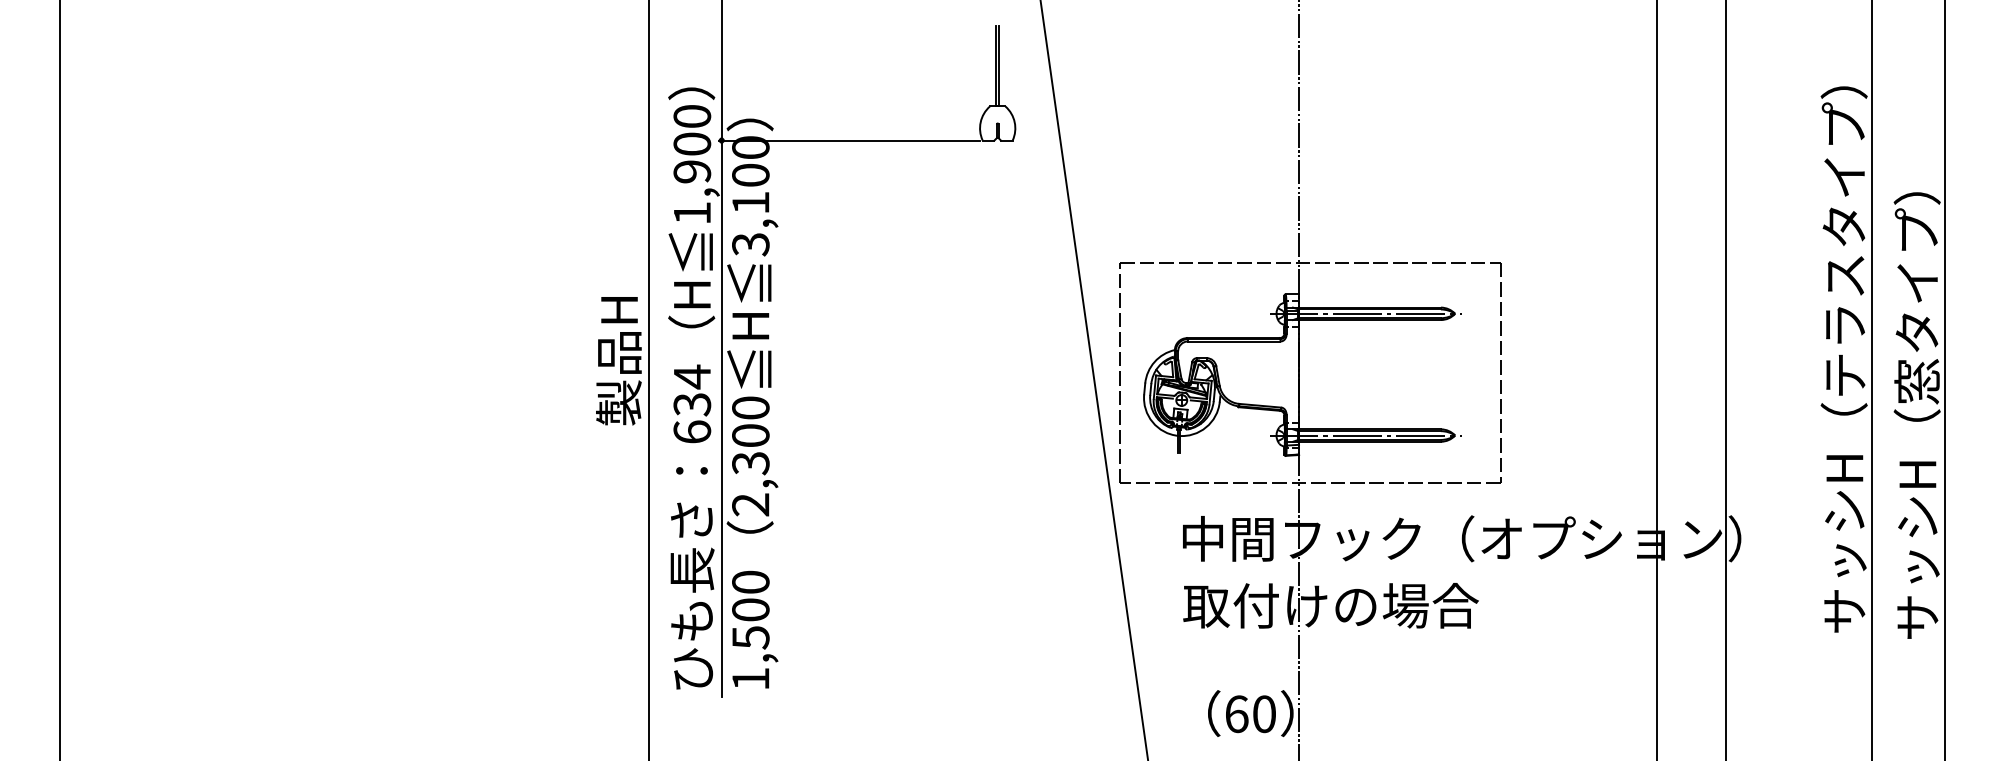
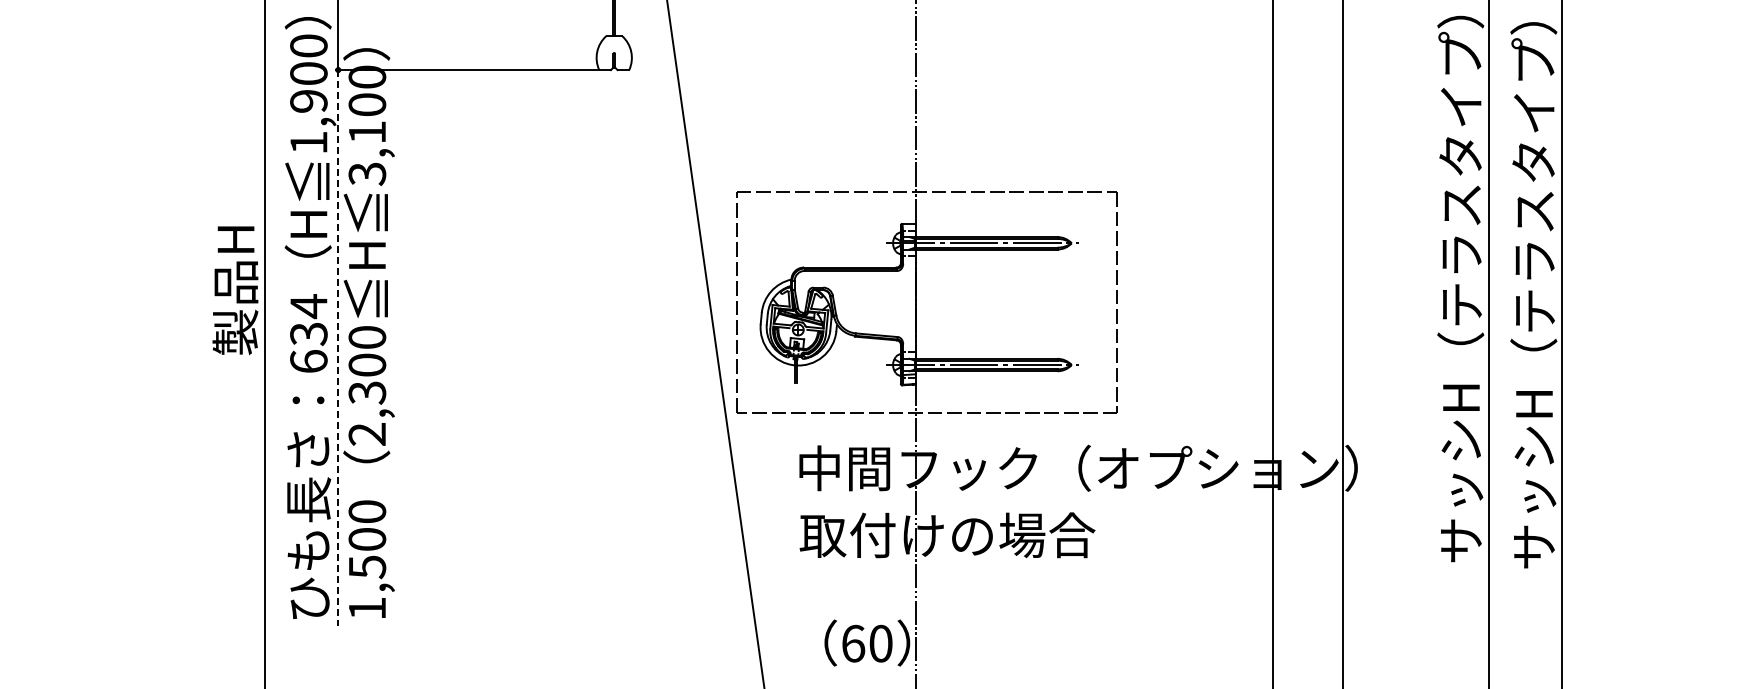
text: (1916, 248) -> (1533, 177), サッシH（窓タイプ） -> サッシH（テラスタイプ）
line: (721, 419) -> (338, 348), solid -> dashed

